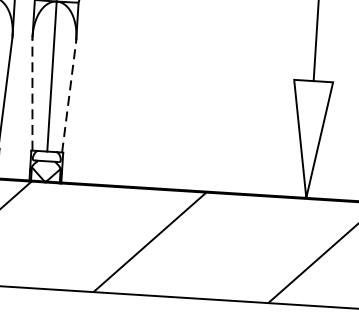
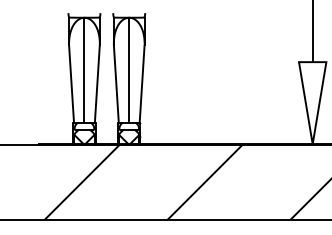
line: (32, 93) -> (116, 83), dashed -> solid
line: (69, 96) -> (142, 83), dashed -> solid

